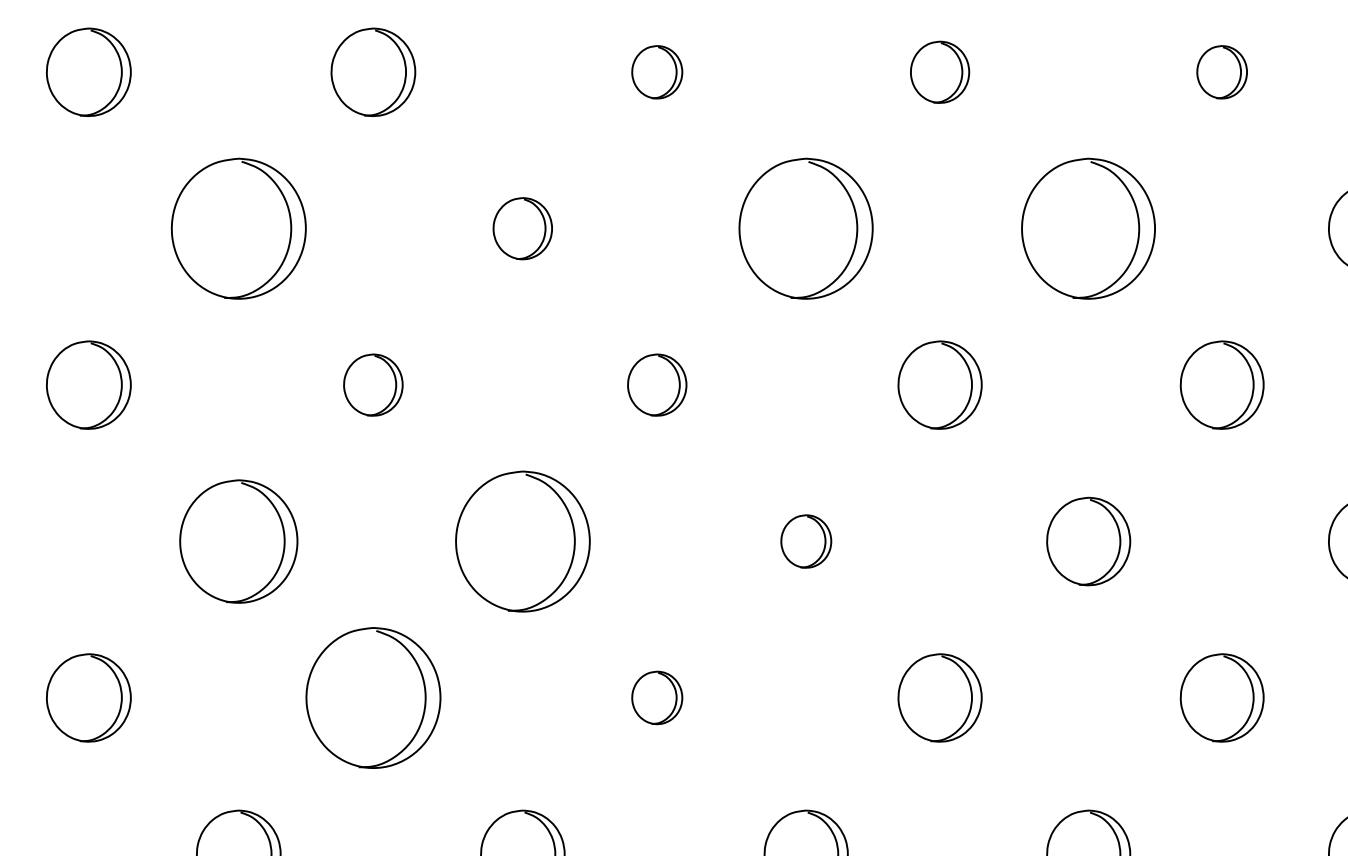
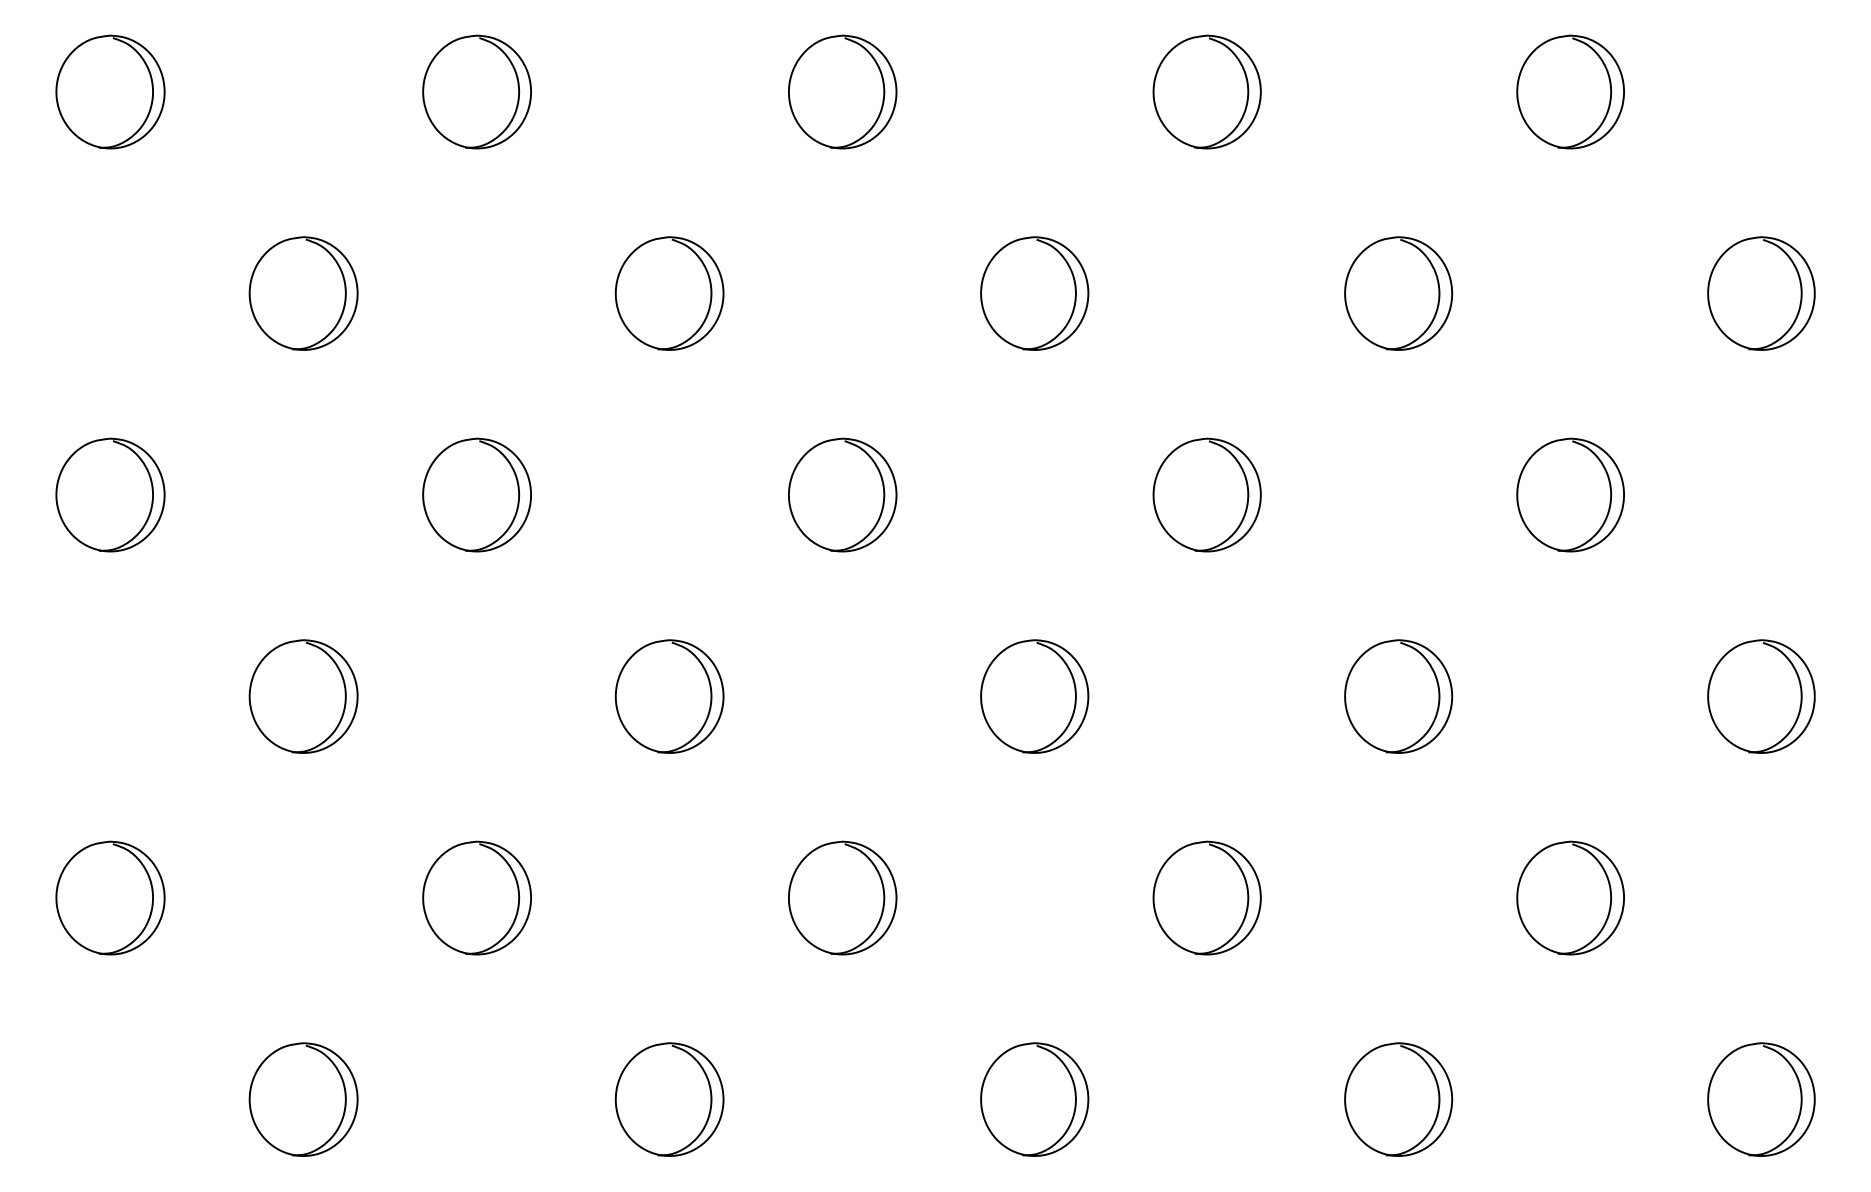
part: (657, 71) -> (842, 91), size x1.67
part: (939, 71) -> (1206, 91), size x1.43
part: (1222, 71) -> (1570, 91), size x1.67
part: (238, 228) -> (303, 293), size x0.62
part: (522, 228) -> (669, 293), size x1.43
part: (806, 228) -> (1034, 293), size x0.62
part: (1088, 228) -> (1398, 293), size x0.62
part: (372, 384) -> (476, 494), size x1.43
part: (657, 384) -> (842, 494), size x1.43
part: (238, 541) -> (303, 696), size x0.71
part: (522, 541) -> (669, 696), size x0.62
part: (806, 541) -> (1034, 696), size x1.67
part: (372, 697) -> (476, 897), size x0.62
part: (657, 697) -> (842, 897), size x1.67

